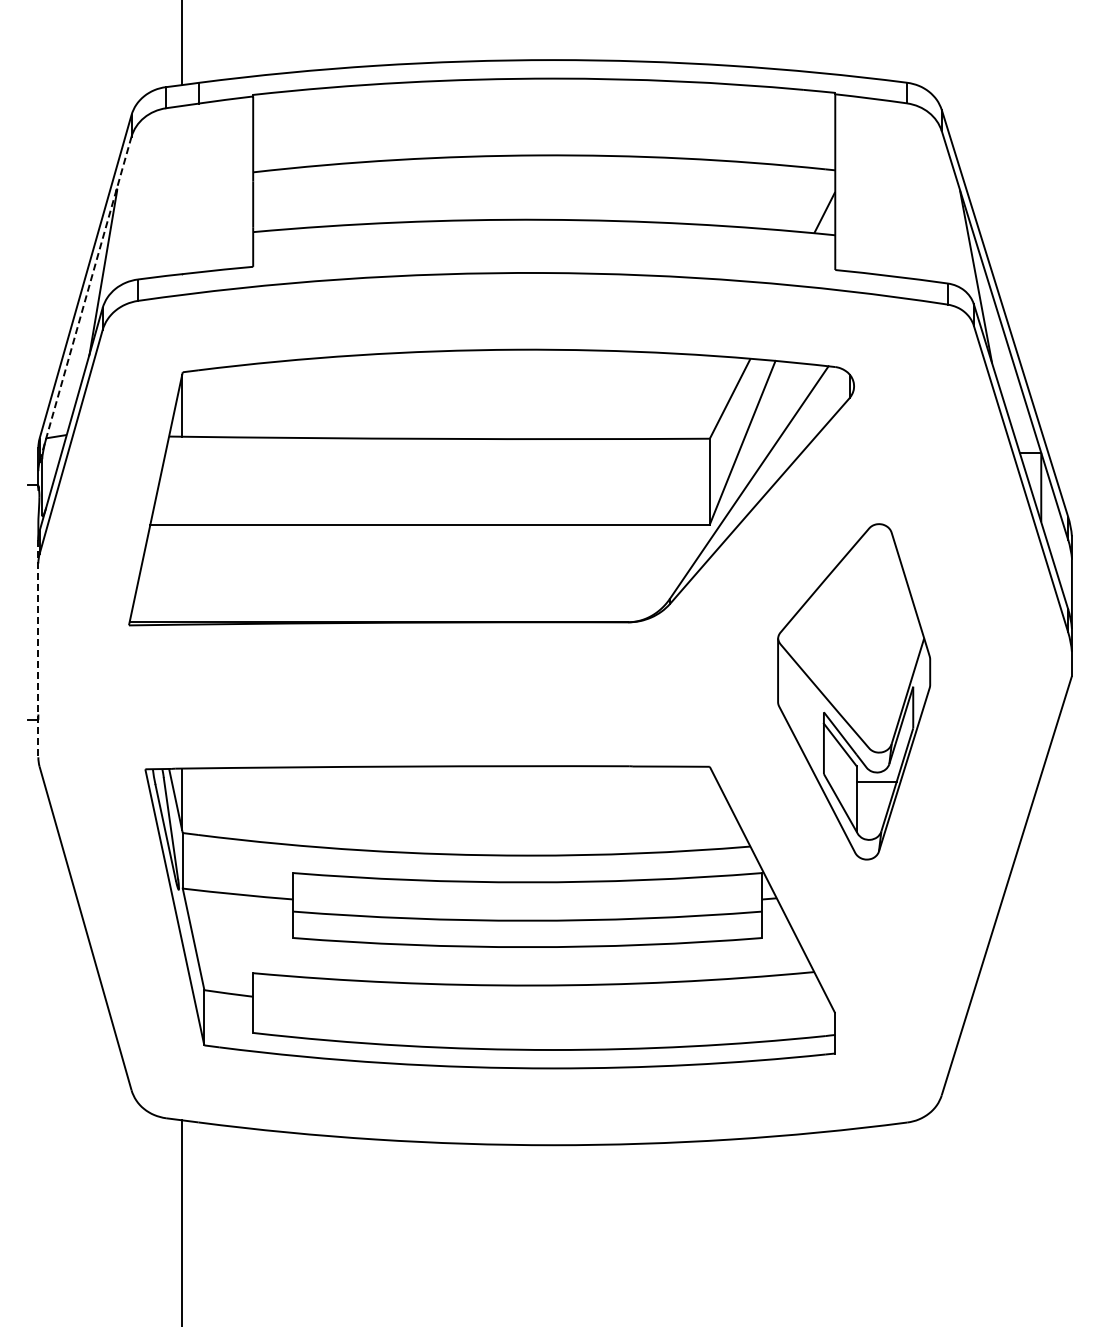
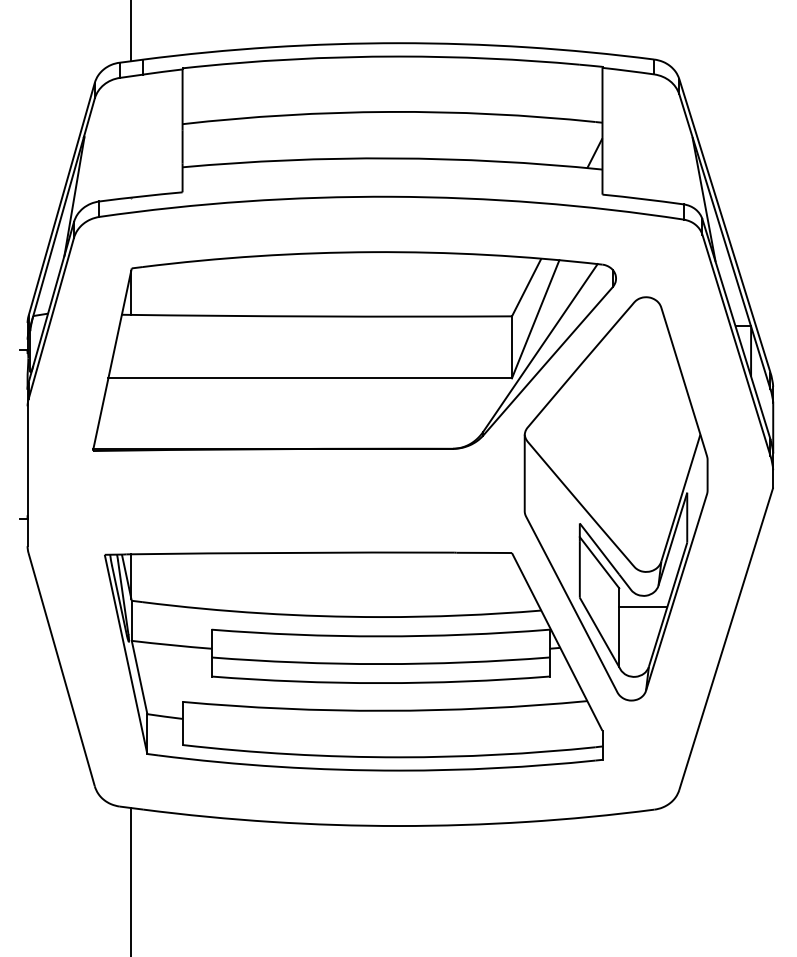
line: (85, 299) -> (61, 215), dashed -> solid
line: (38, 649) -> (27, 468), dashed -> solid
part: (853, 691) -> (615, 498), size x1.67

